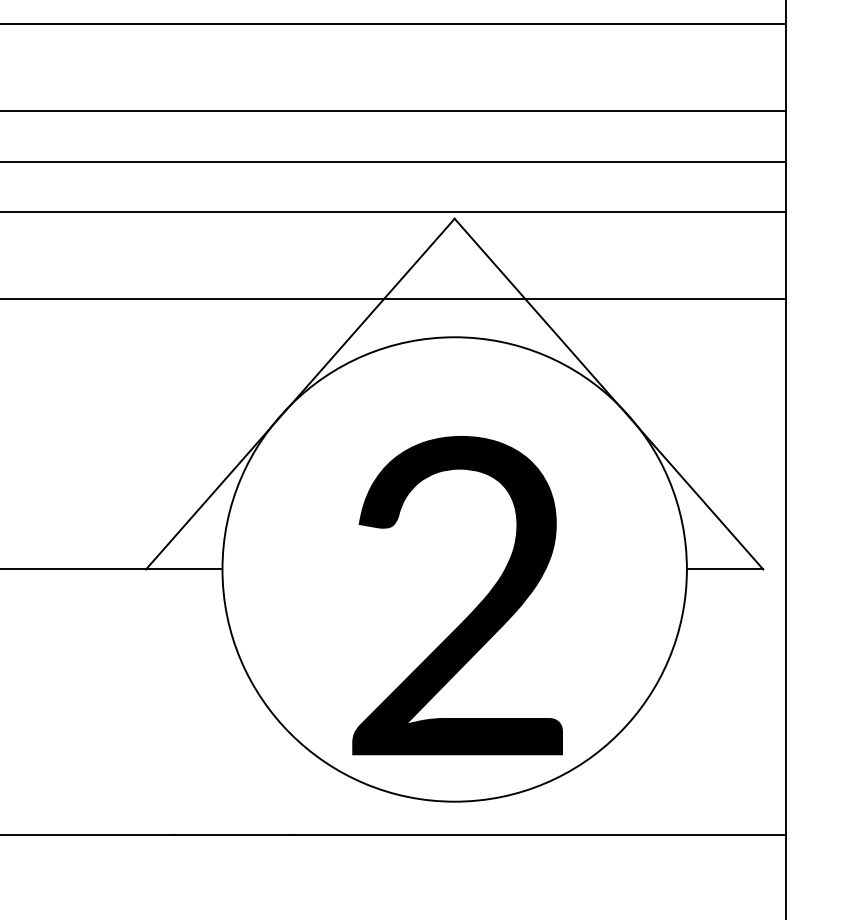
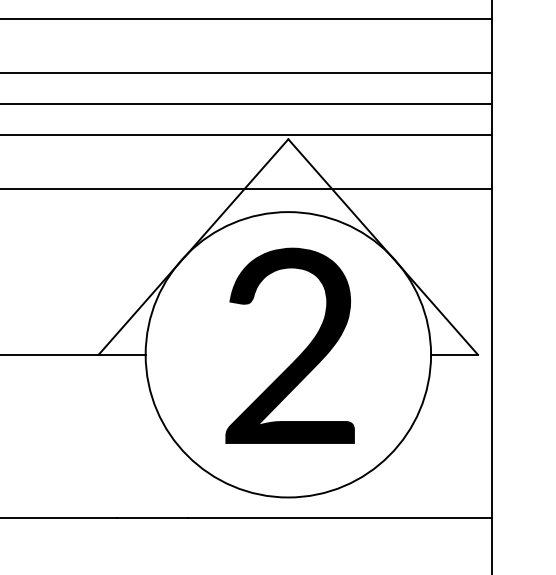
text: (456, 595) -> (289, 345), moved

